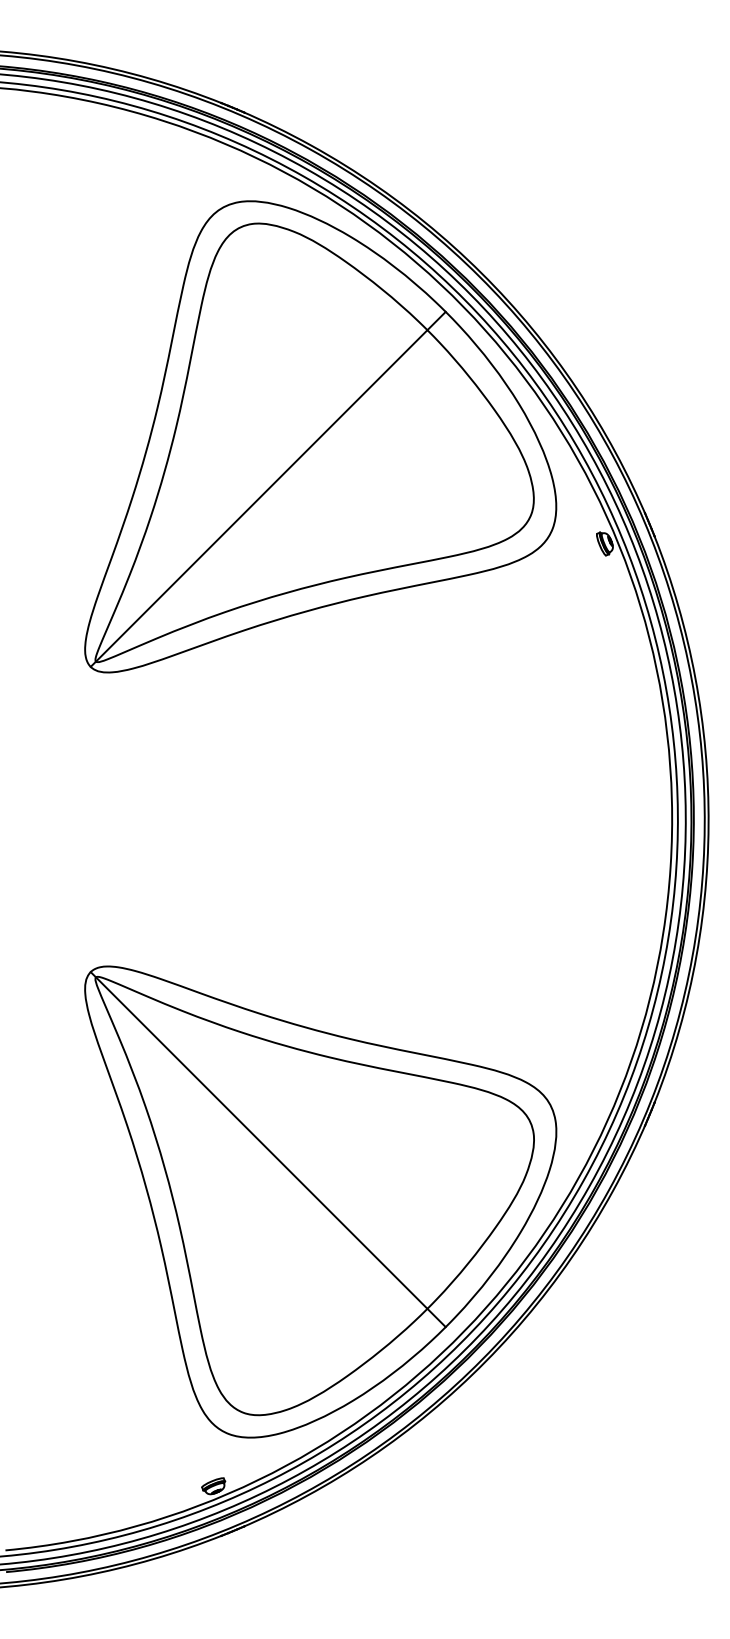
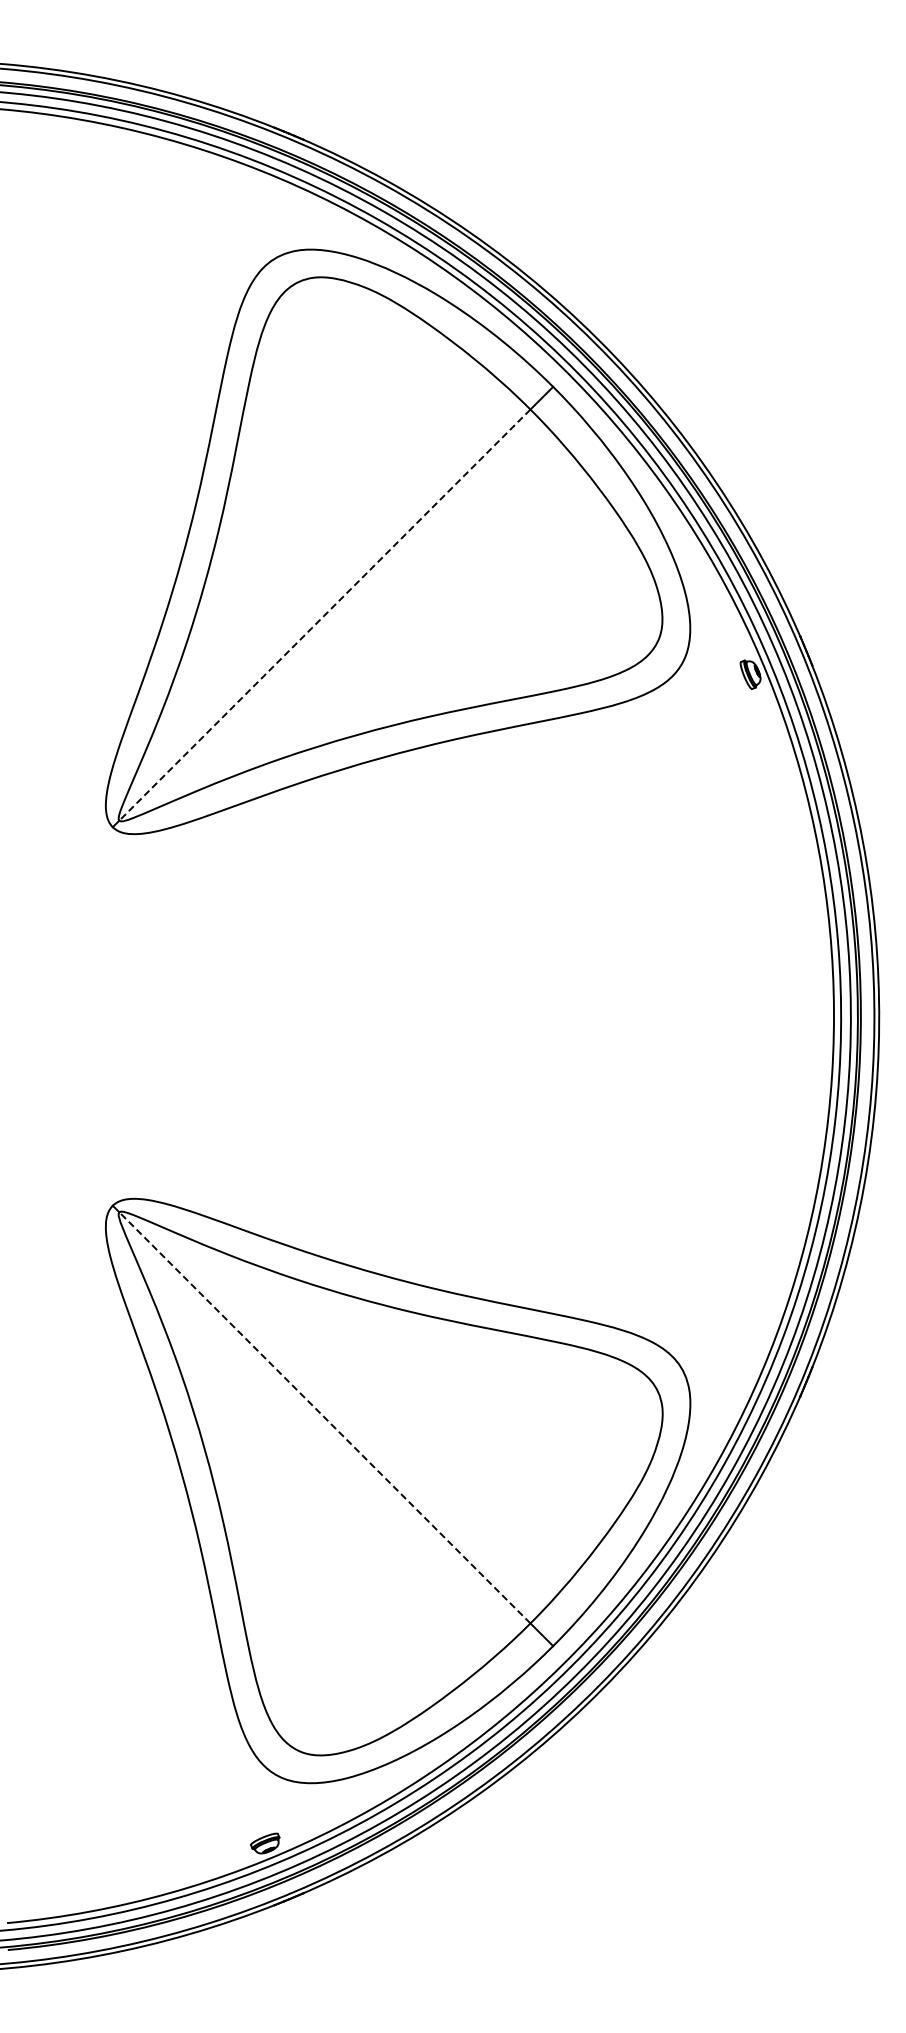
line: (261, 496) -> (324, 615), solid -> dashed
line: (261, 1142) -> (324, 1417), solid -> dashed

